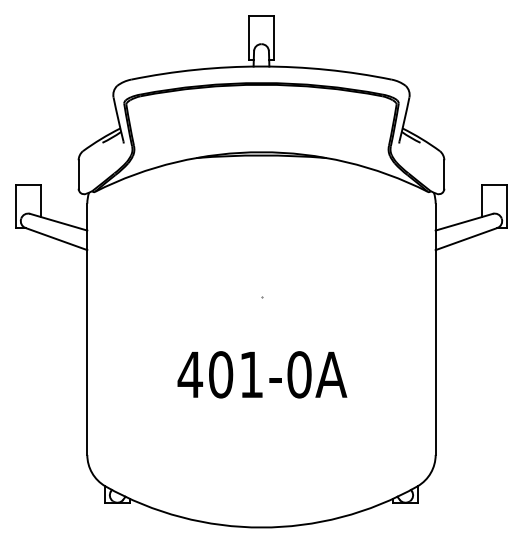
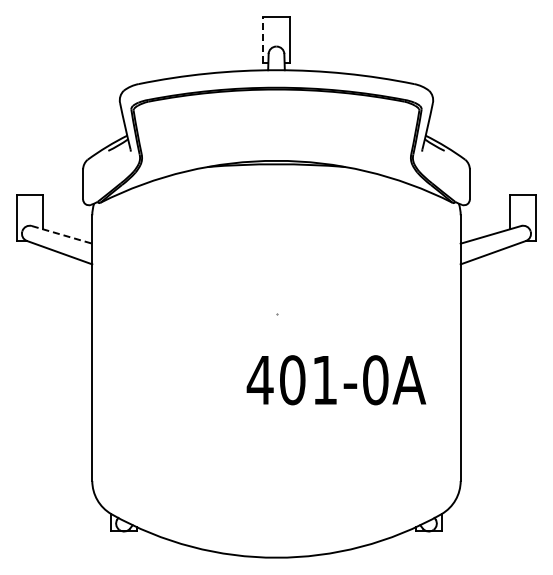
line: (249, 38) -> (263, 40), solid -> dashed
line: (59, 222) -> (62, 235), solid -> dashed
text: (262, 375) -> (336, 380), moved

